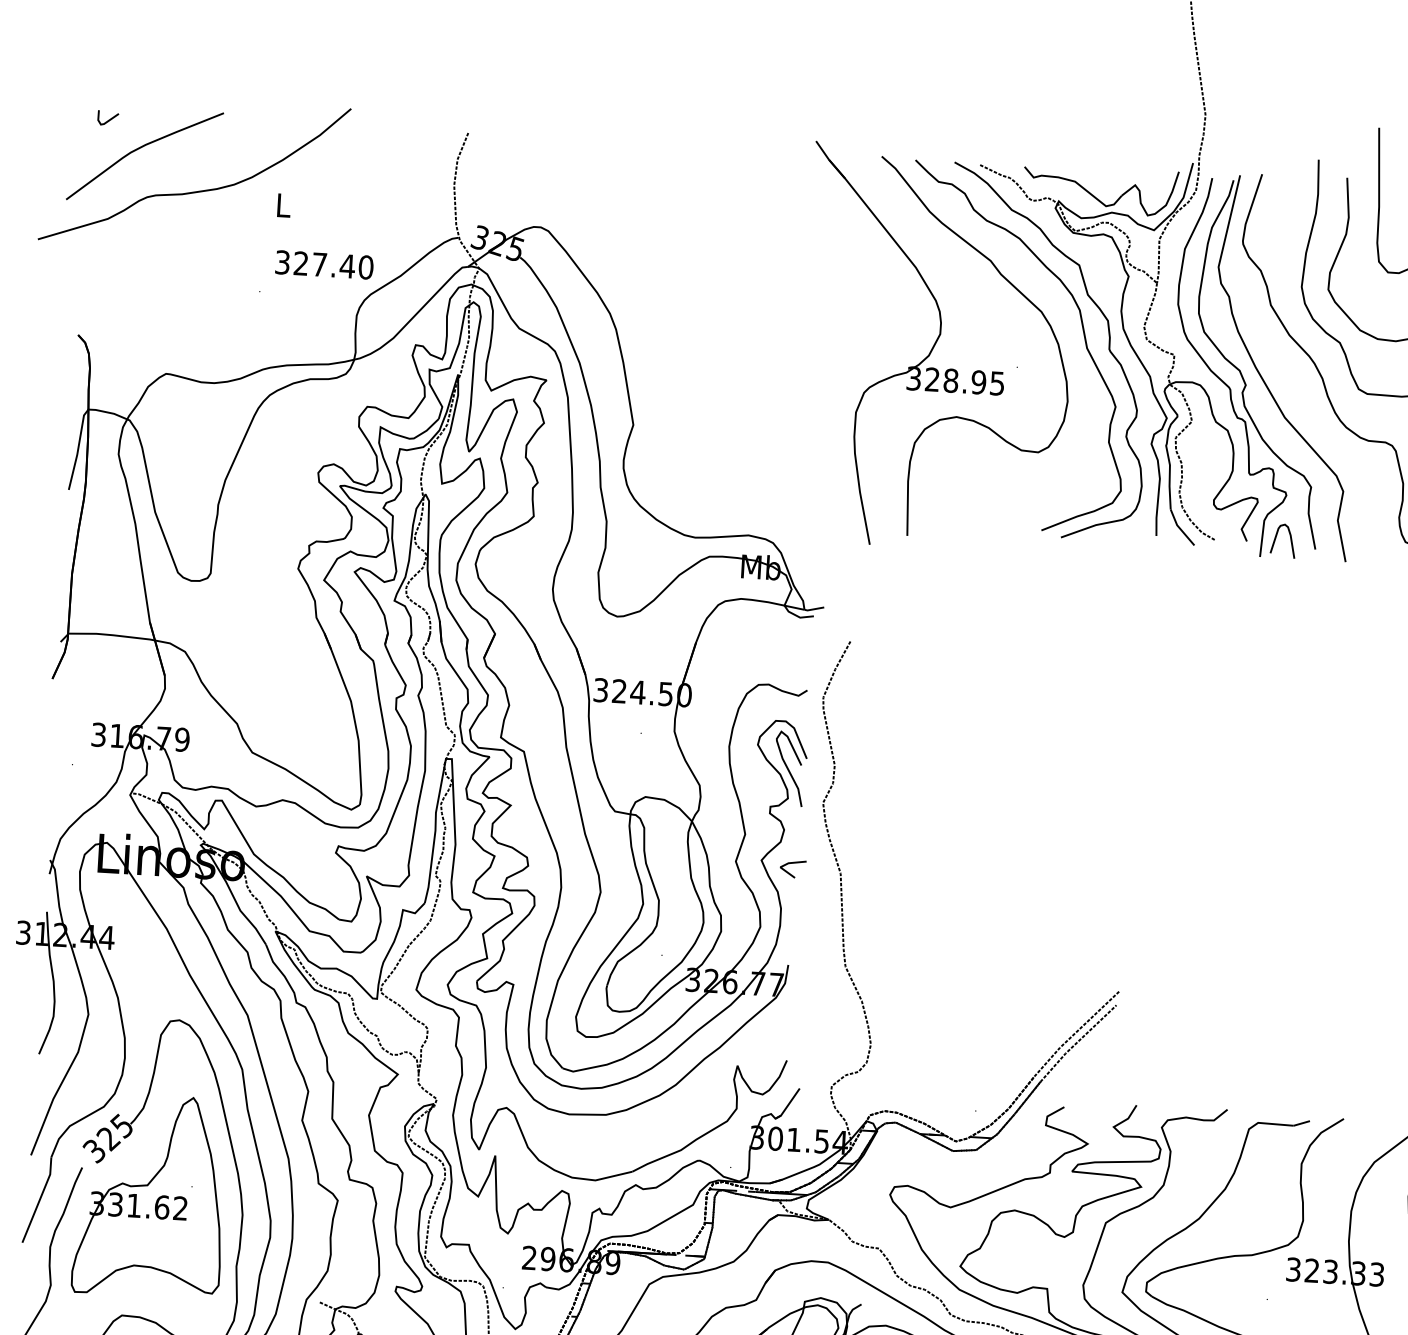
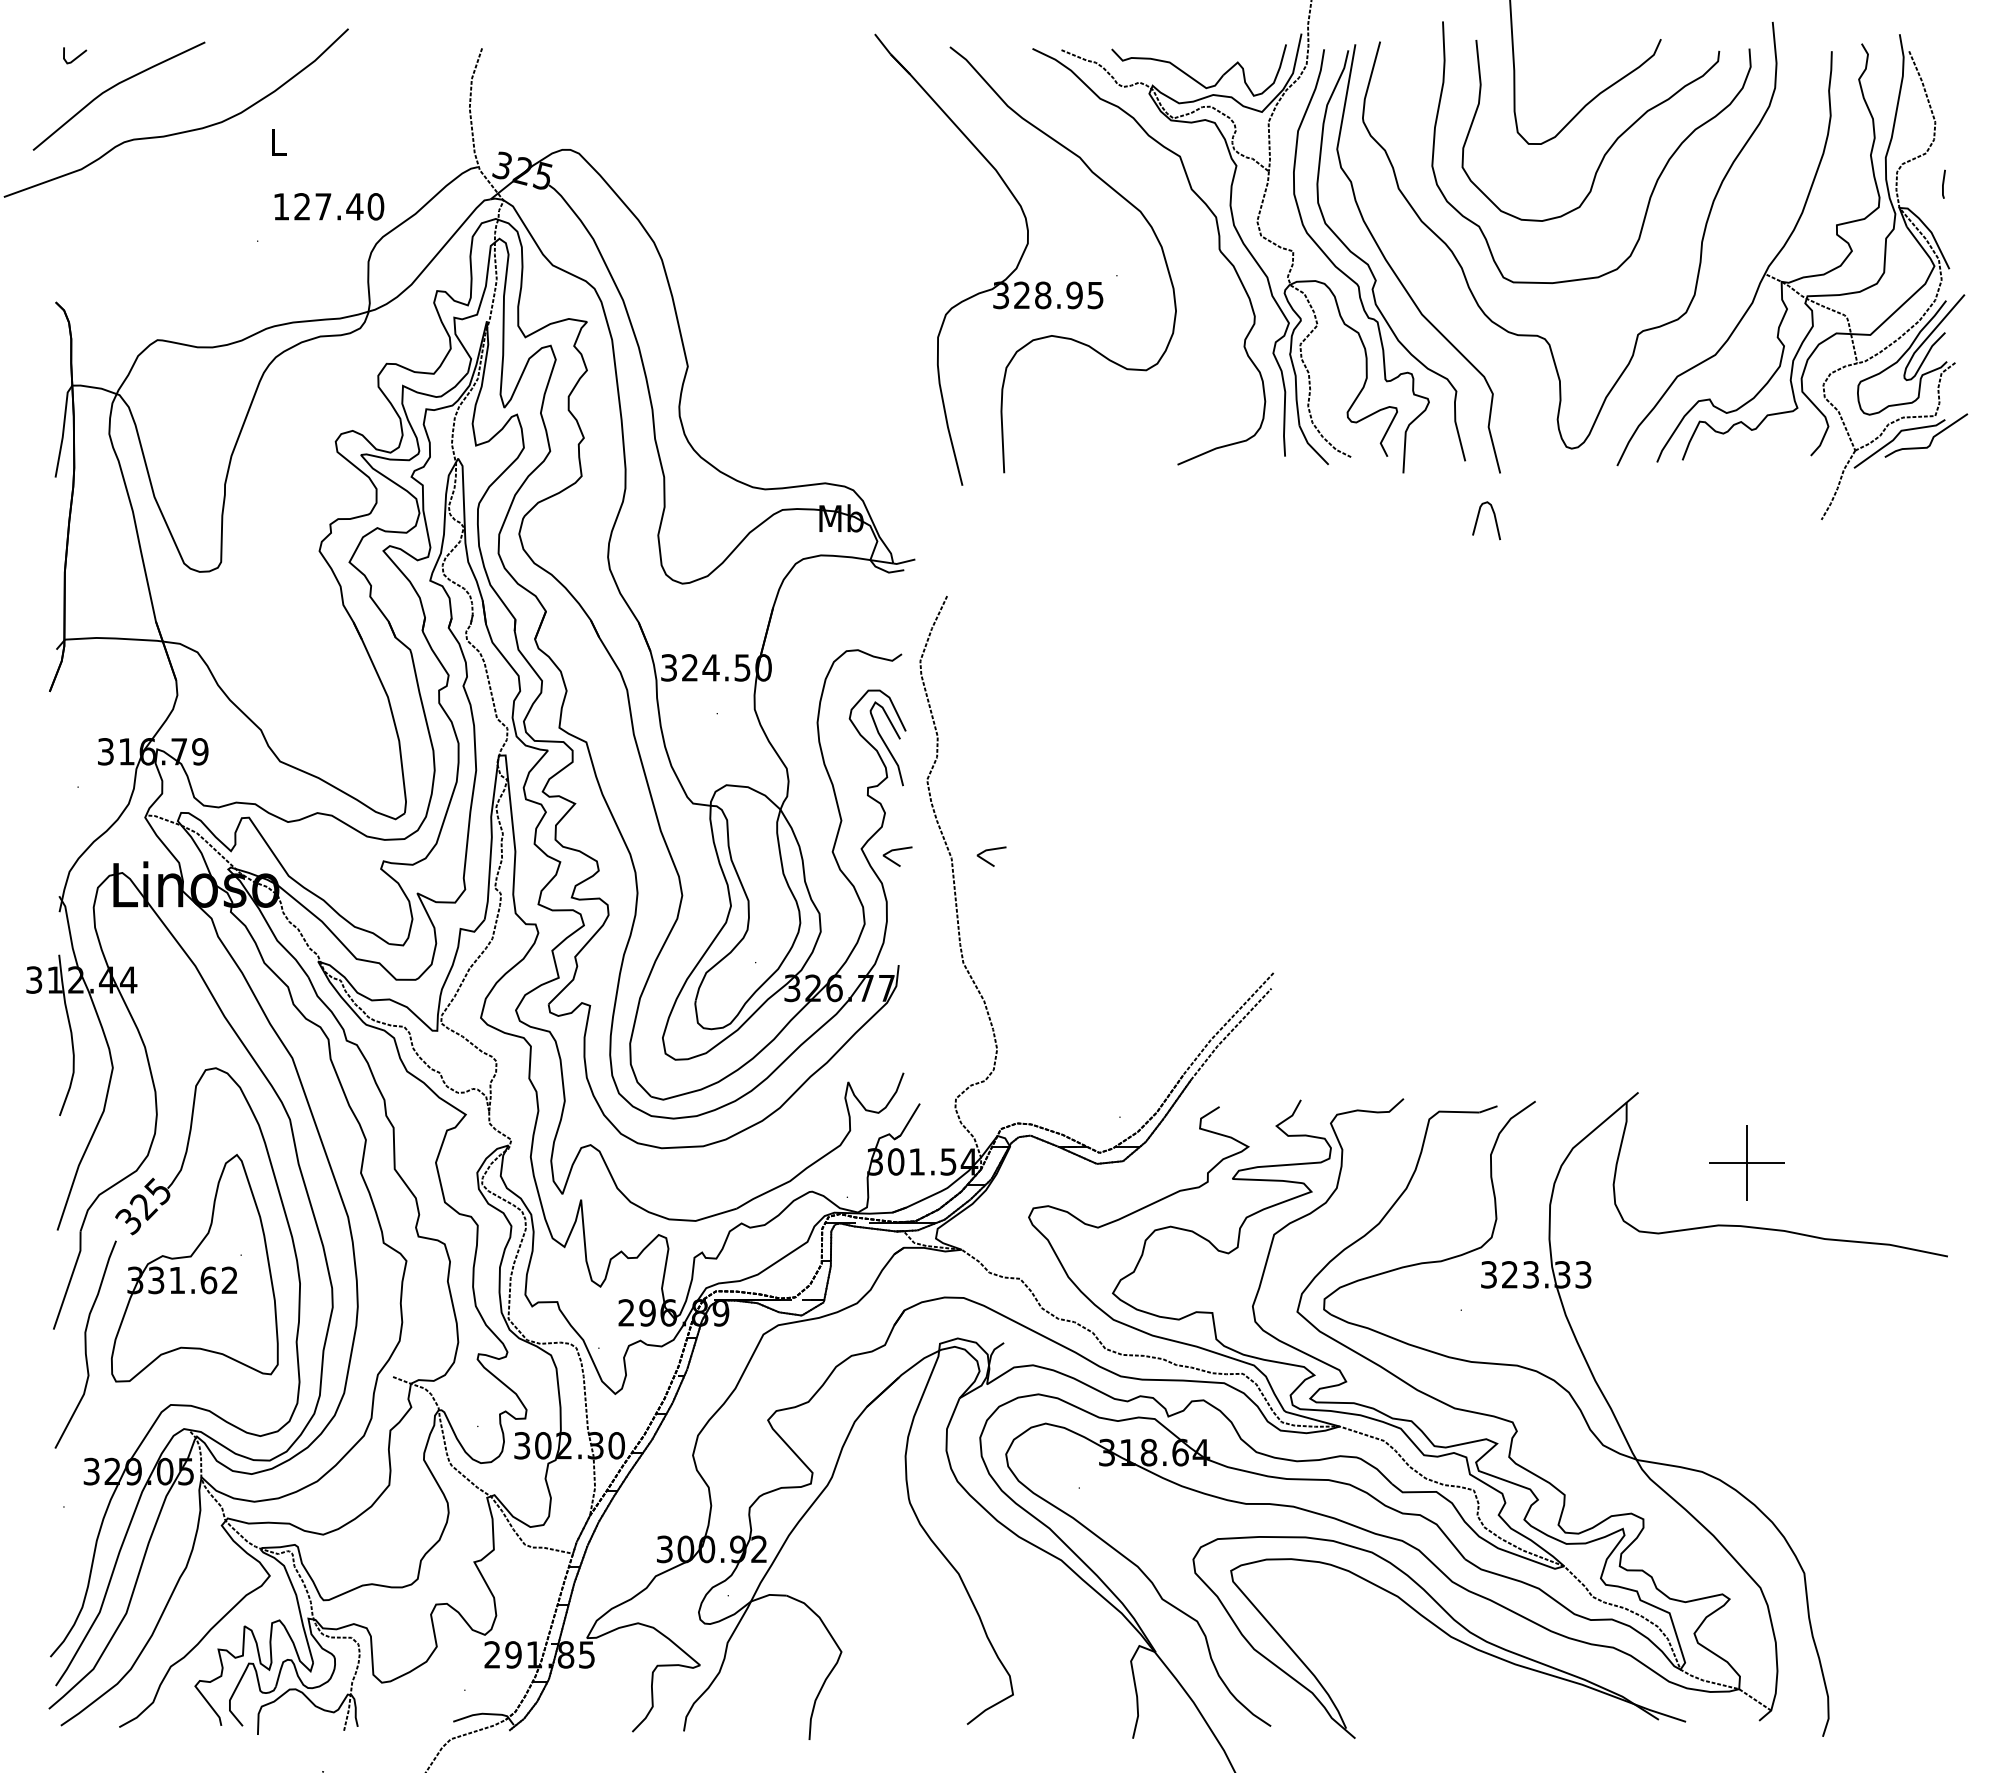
text: (282, 262) -> (281, 206), 327.40 -> 127.40
curve: (1083, 335) -> (1189, 235), removed
curve: (1290, 540) -> (1494, 519), moved
line: (872, 877) -> (987, 860), added

